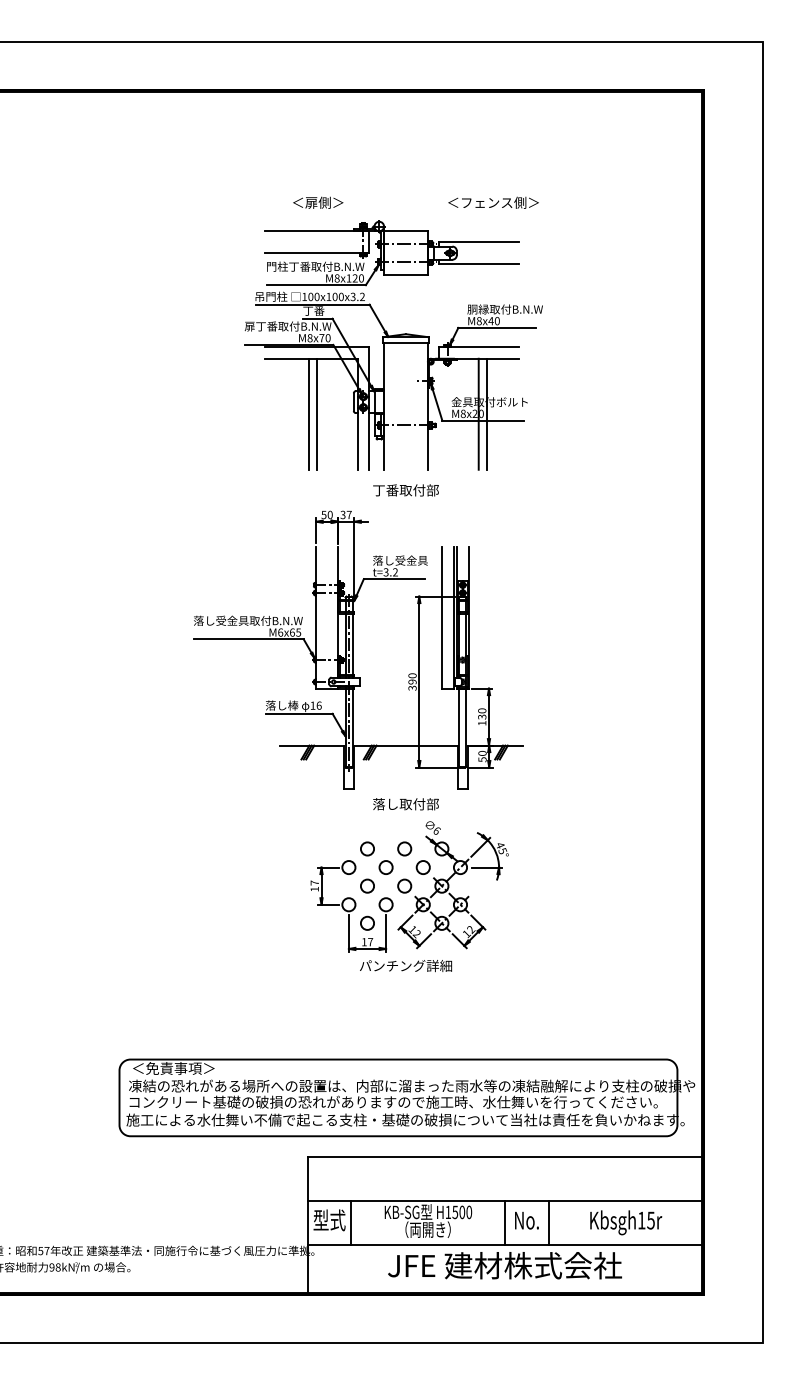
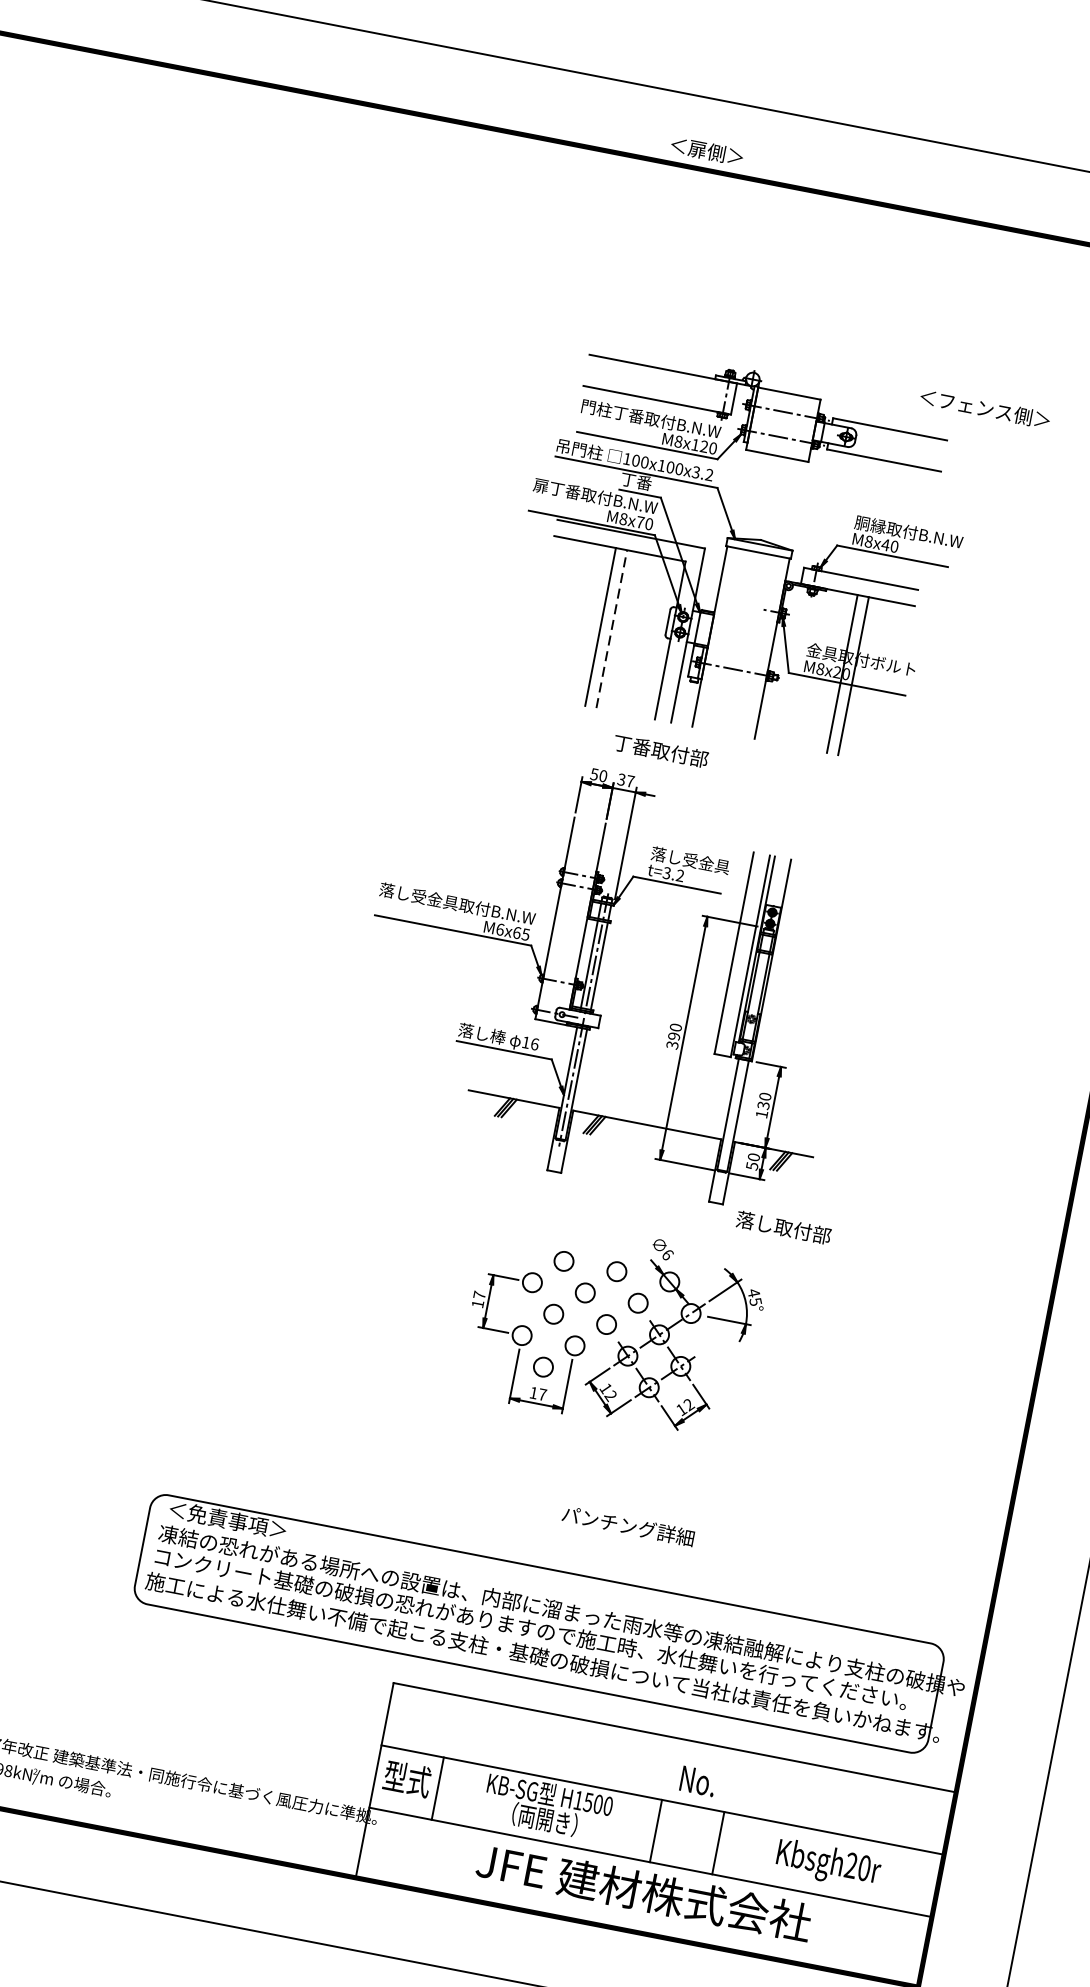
text: (318, 202) -> (707, 150), moved
text: (493, 202) -> (985, 408), moved
line: (316, 414) -> (611, 629), solid -> dashed
text: (405, 490) -> (660, 751), moved
text: (405, 804) -> (782, 1227), moved
text: (405, 966) -> (627, 1526), moved
text: (526, 1220) -> (697, 1781), moved
text: (646, 1220) -> (858, 1866), Kbsgh15r -> Kbsgh20r

